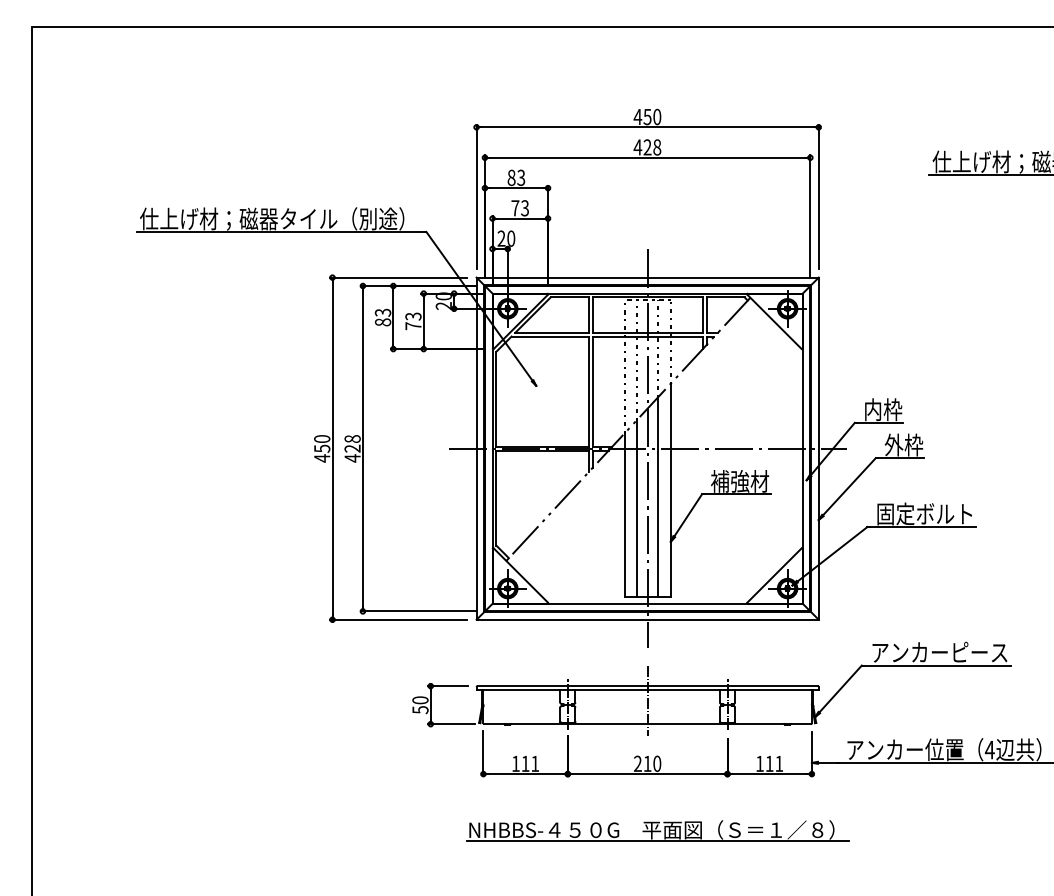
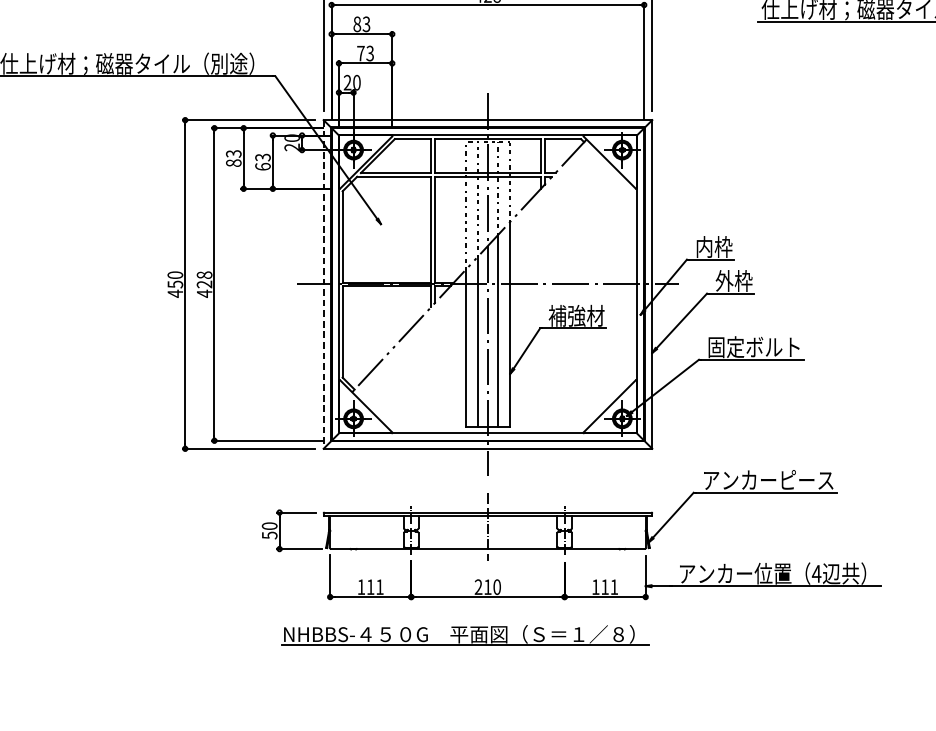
text: (413, 326) -> (263, 167), 73 -> 63
line: (476, 449) -> (323, 285), solid -> dashed
part: (657, 830) -> (464, 634), moved

